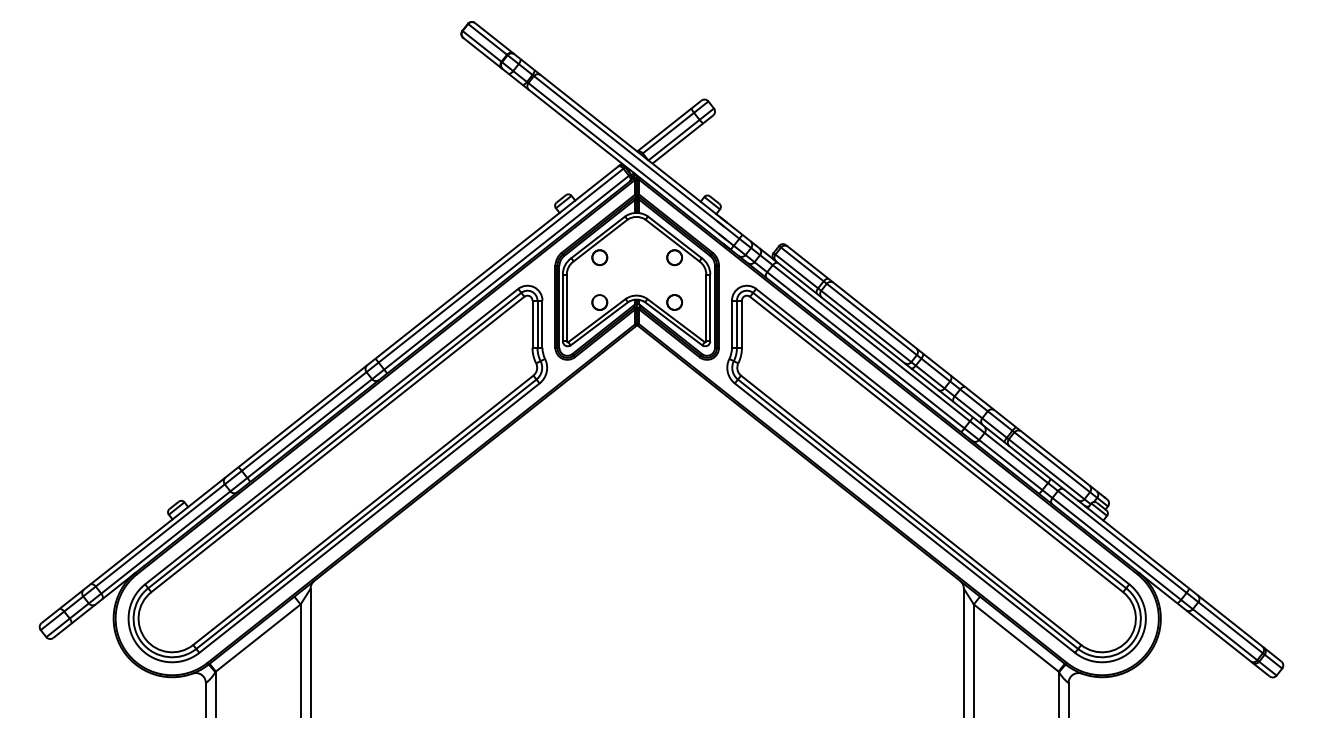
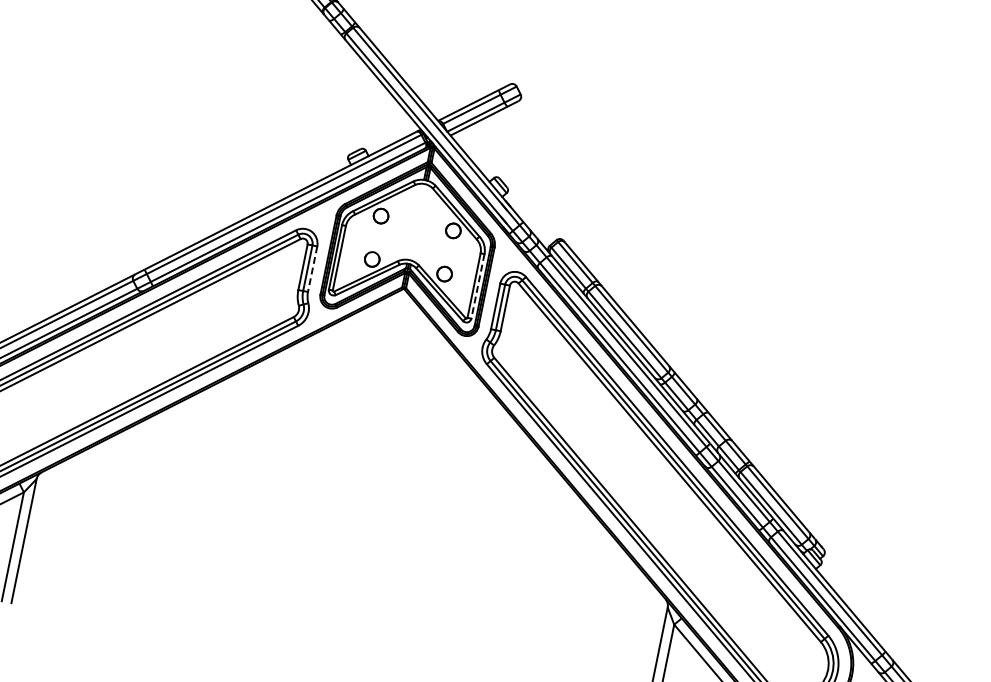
line: (710, 308) -> (478, 286), solid -> dashed
line: (542, 324) -> (312, 269), solid -> dashed

